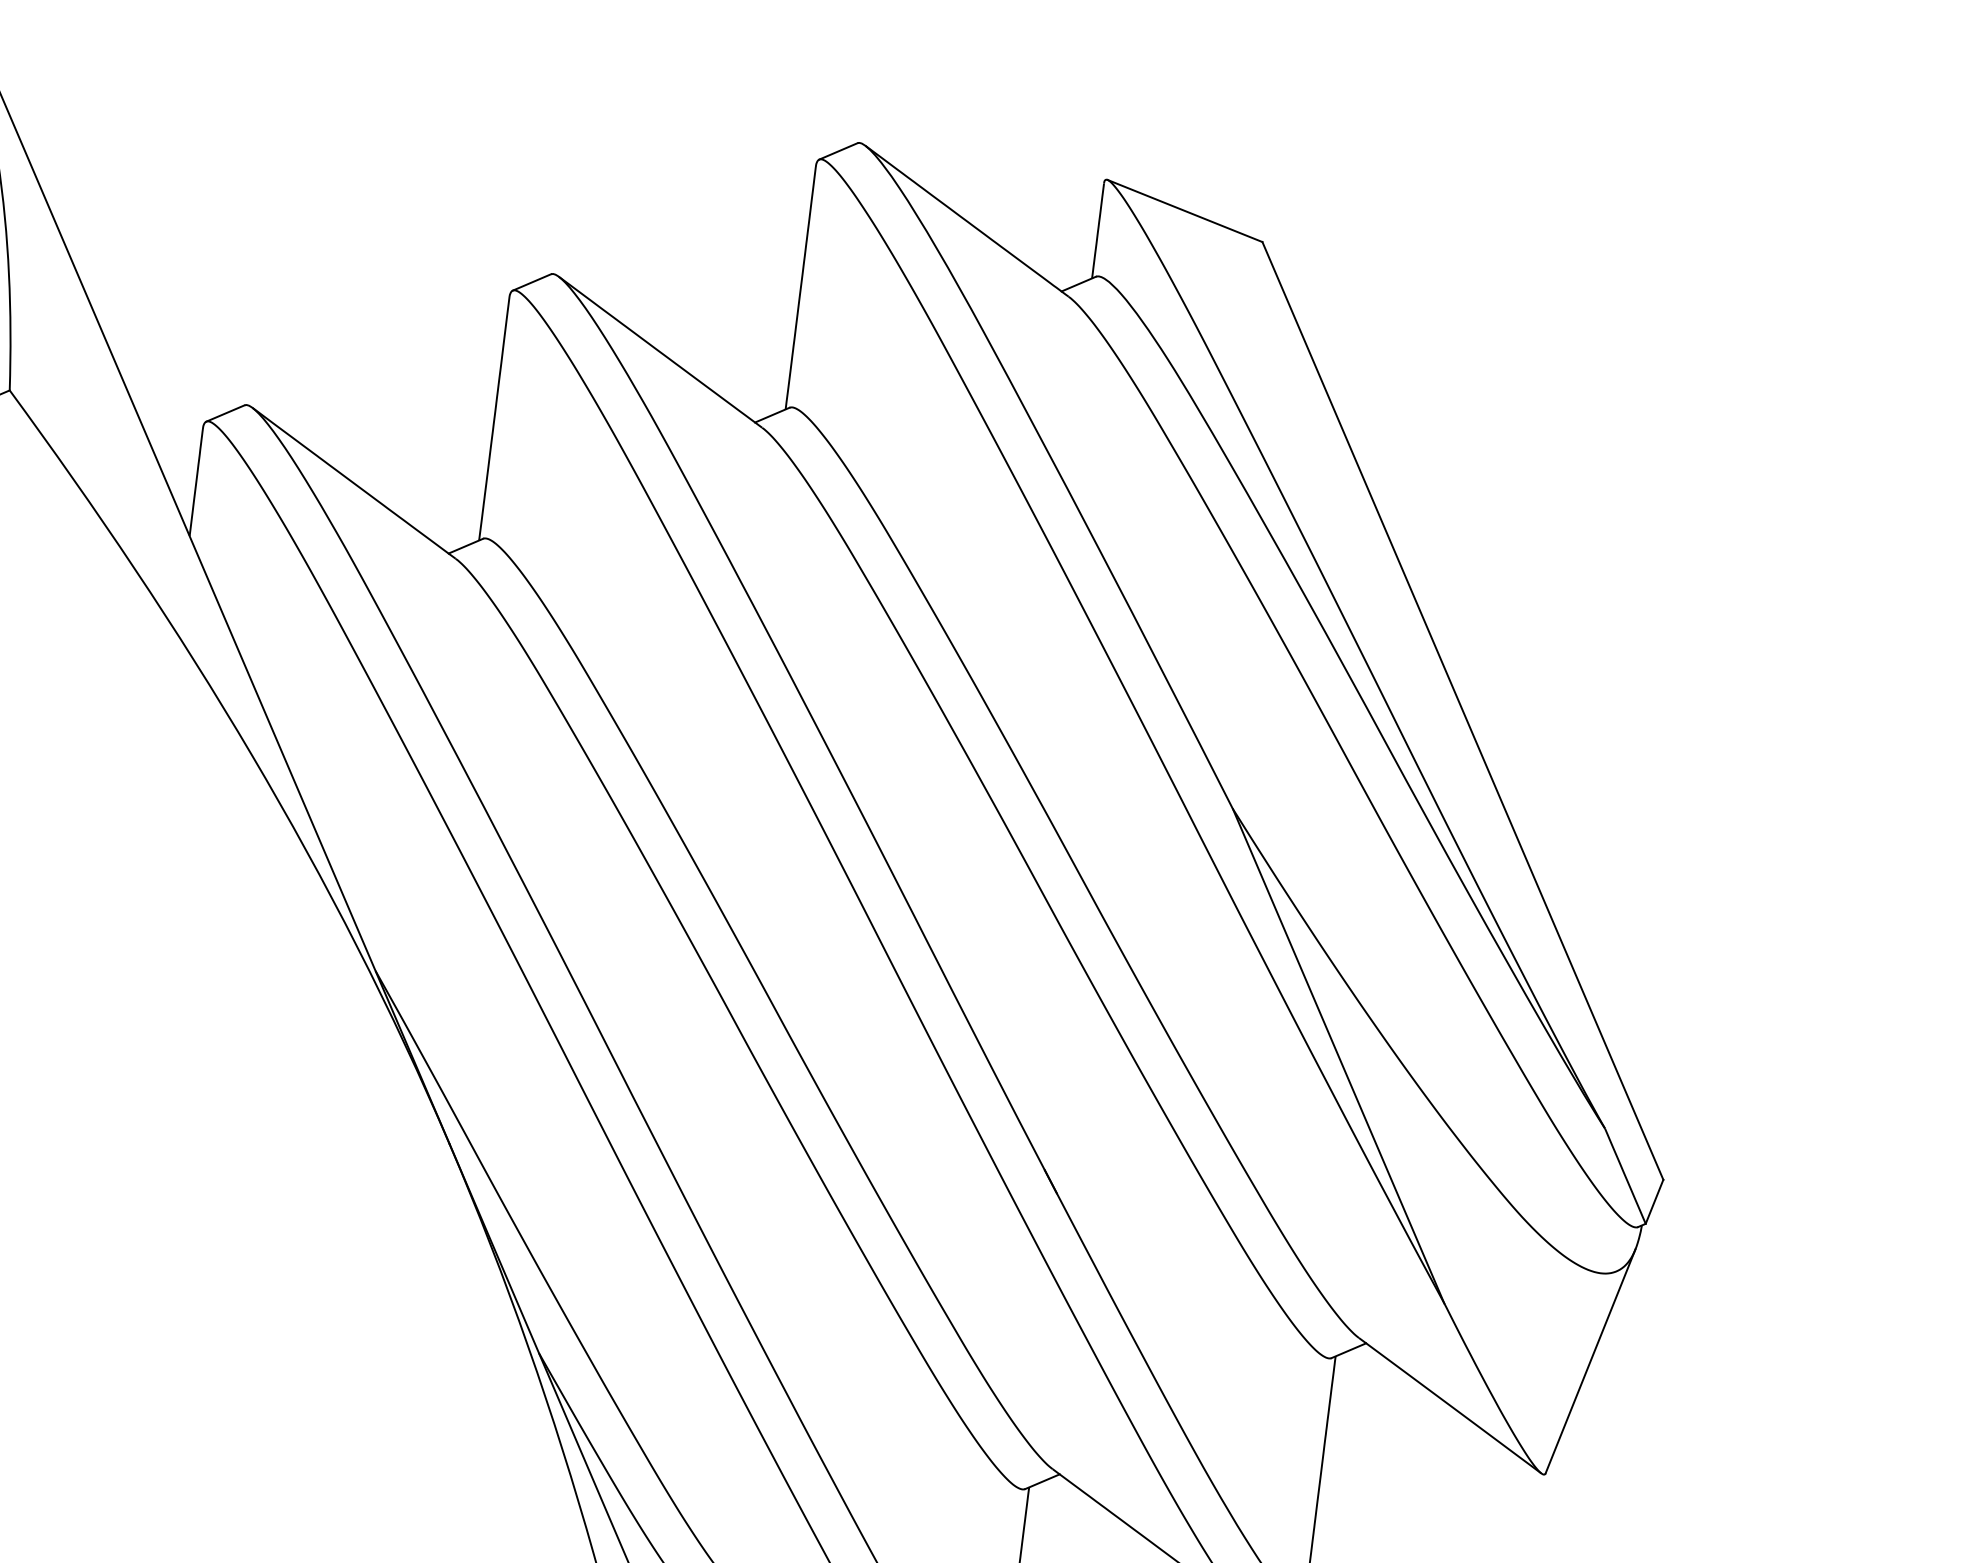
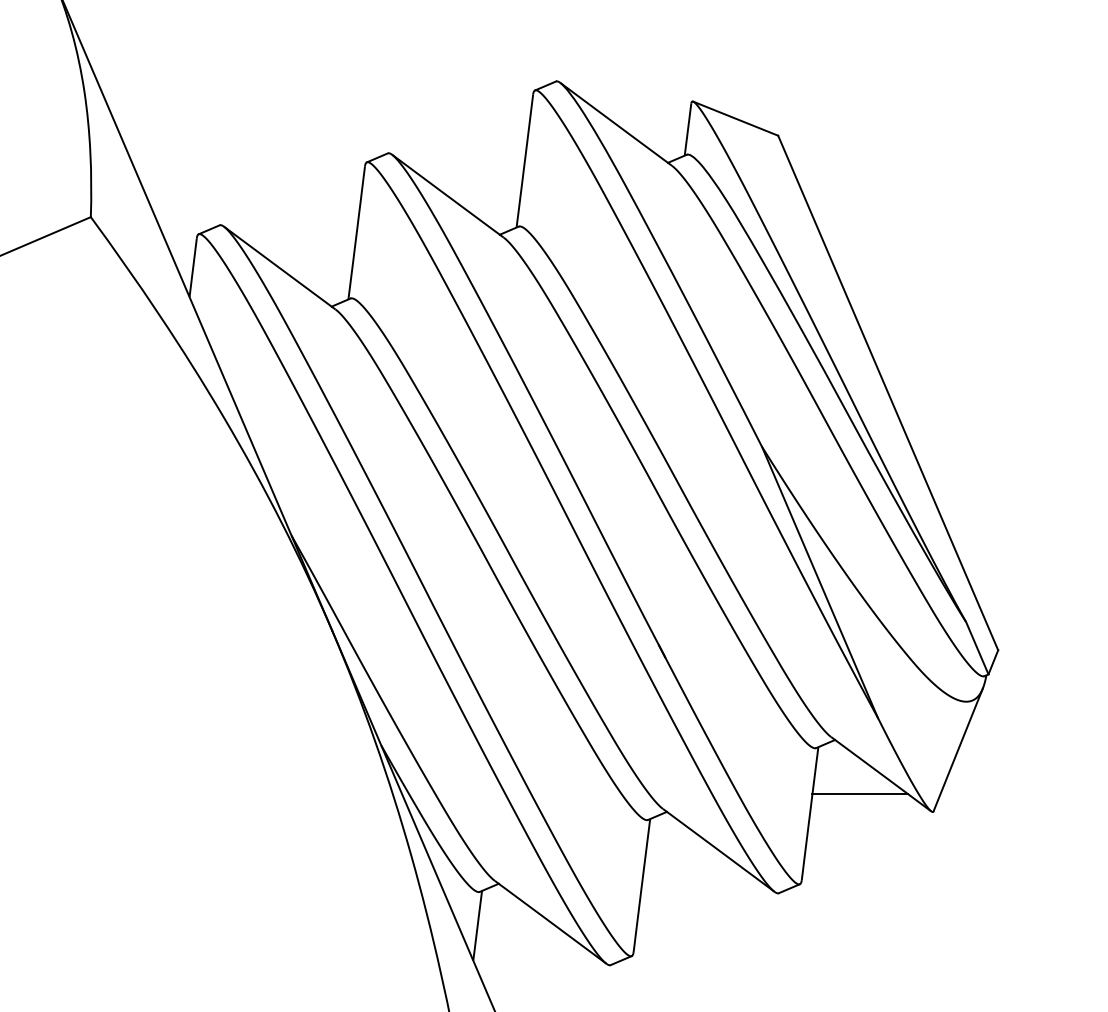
line: (1410, 1440) -> (859, 793), added

